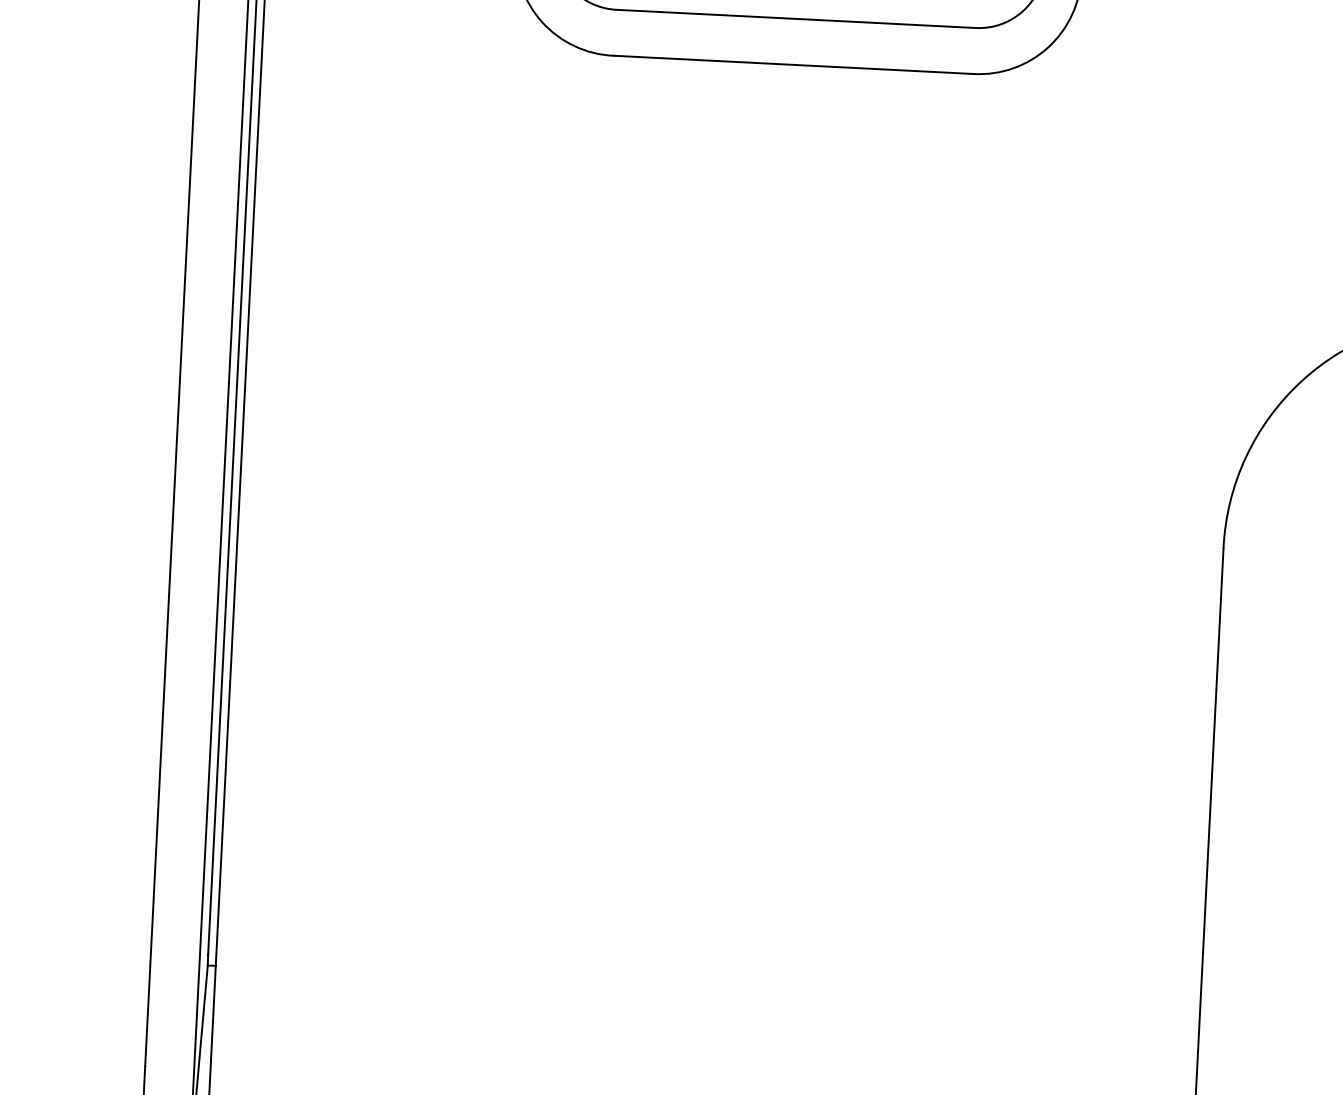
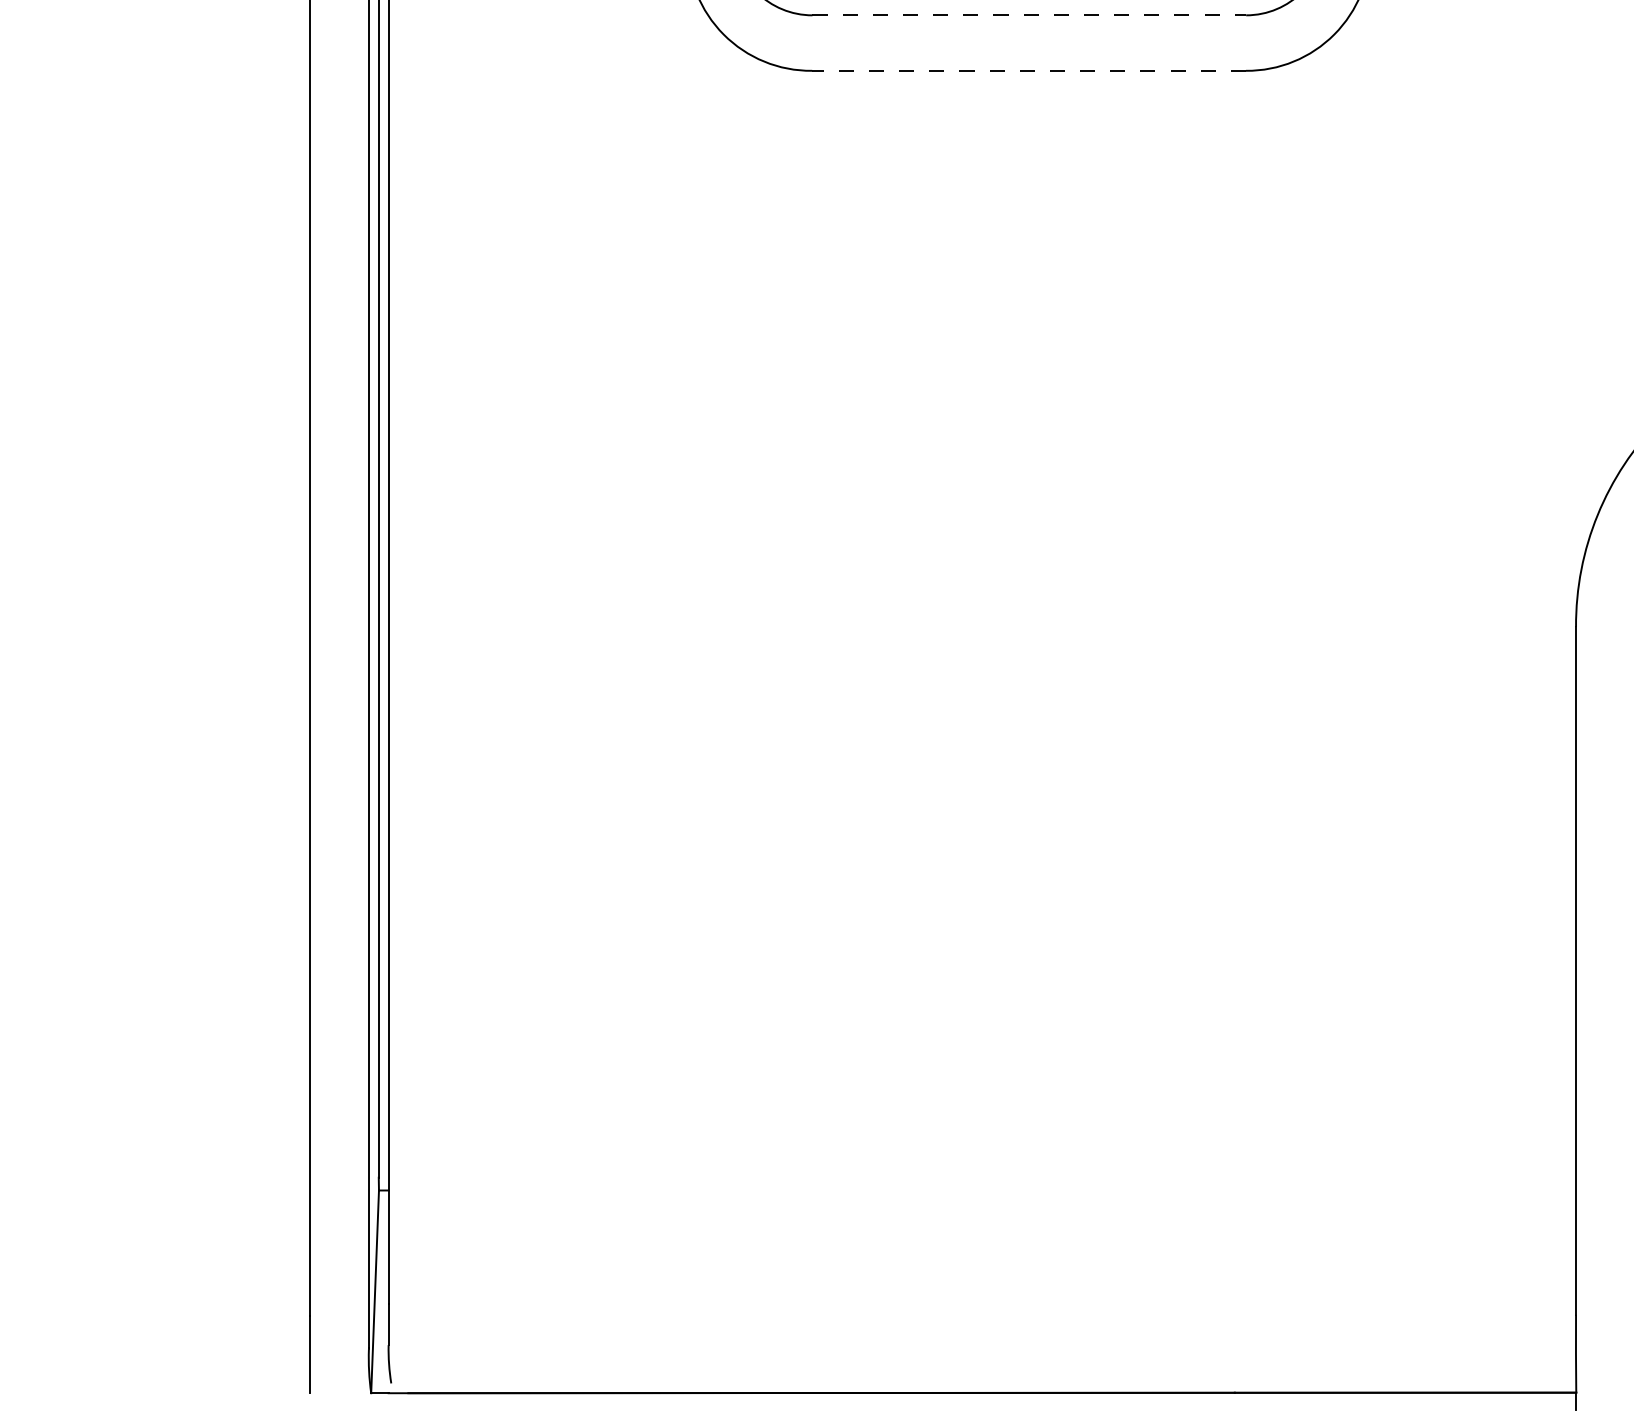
line: (796, 19) -> (1029, 15), solid -> dashed
line: (793, 64) -> (1029, 70), solid -> dashed

